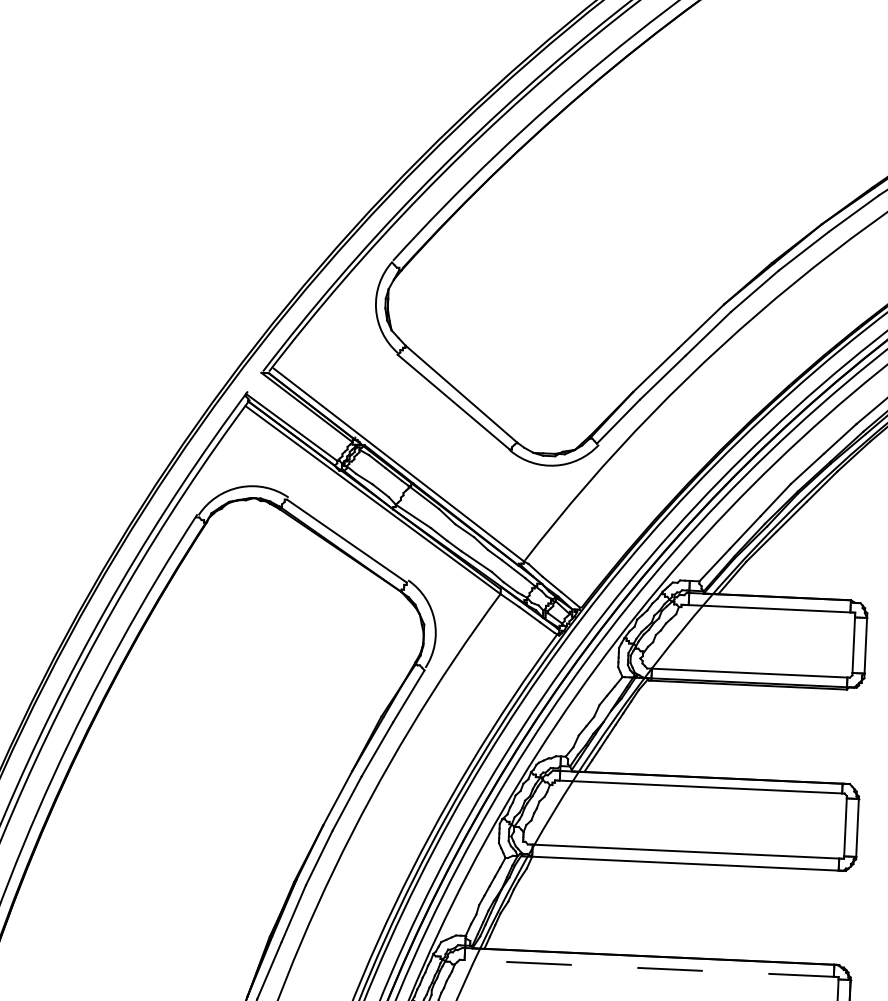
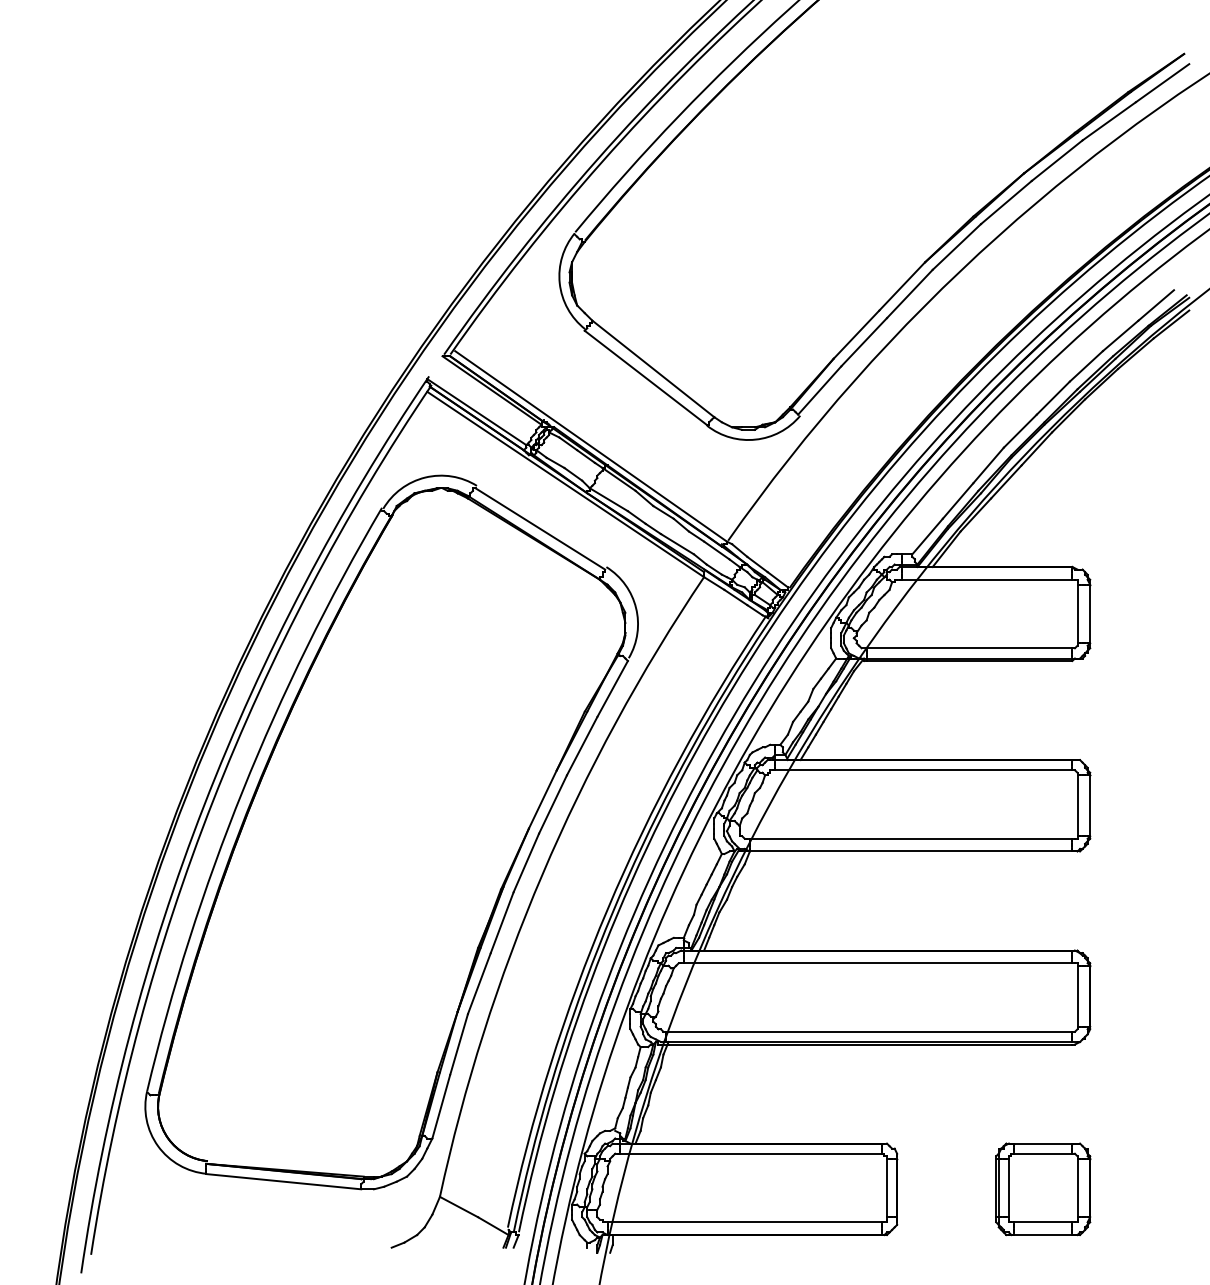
line: (648, 968) -> (877, 963), dashed -> solid

